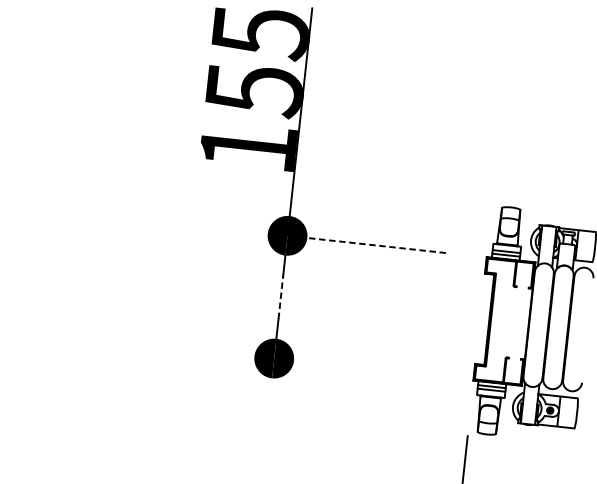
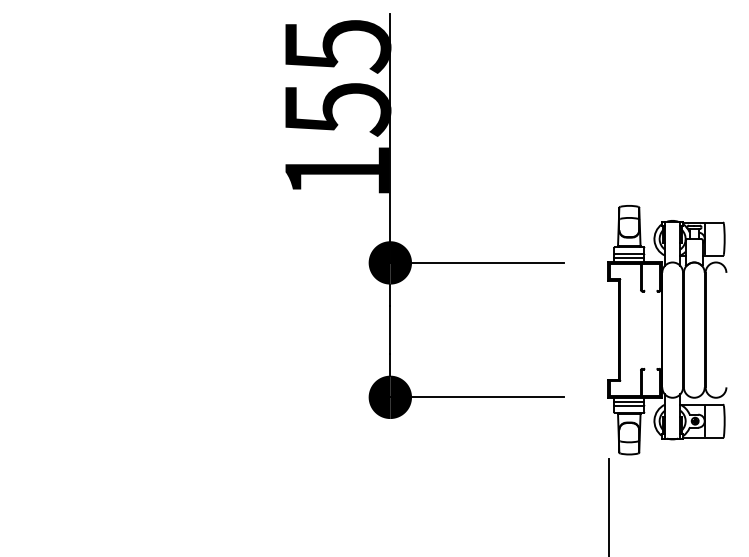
line: (366, 244) -> (476, 262), dashed -> solid
line: (281, 297) -> (390, 330), dashed -> solid
line: (352, 367) -> (476, 397), added

